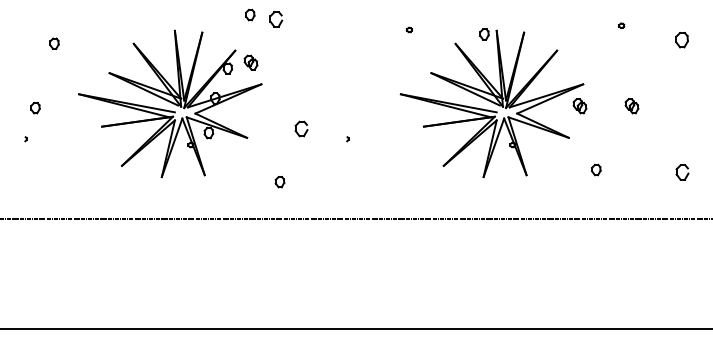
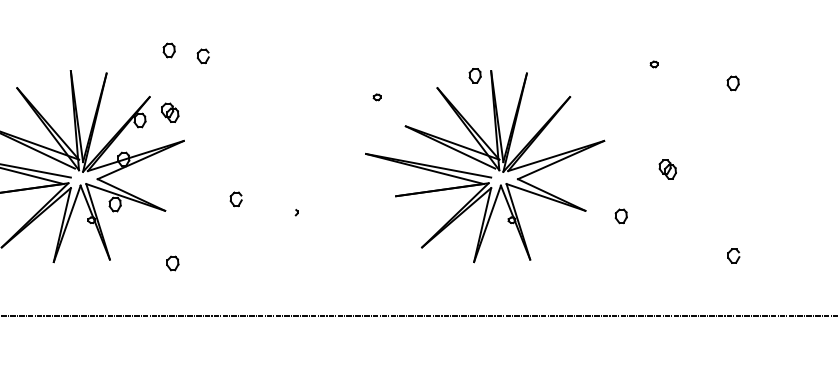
part: (276, 19) -> (203, 56), size x0.71
part: (409, 29) -> (377, 96), moved
part: (681, 40) -> (732, 83), size x0.71
part: (579, 106) -> (599, 169), removed
part: (301, 128) -> (236, 198), size x0.71
part: (596, 169) -> (621, 215), moved
part: (682, 172) -> (733, 256), size x0.71
part: (279, 182) -> (172, 263), moved

